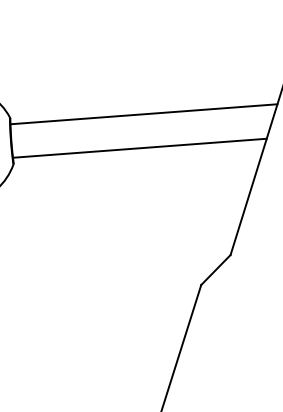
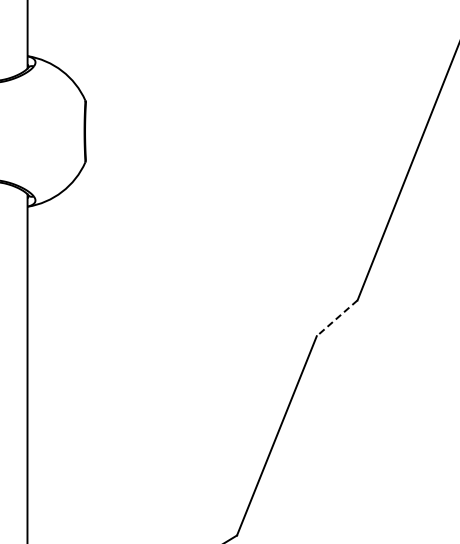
line: (143, 114) -> (258, 109), removed
line: (139, 148) -> (250, 153), removed
line: (215, 270) -> (336, 318), solid -> dashed

